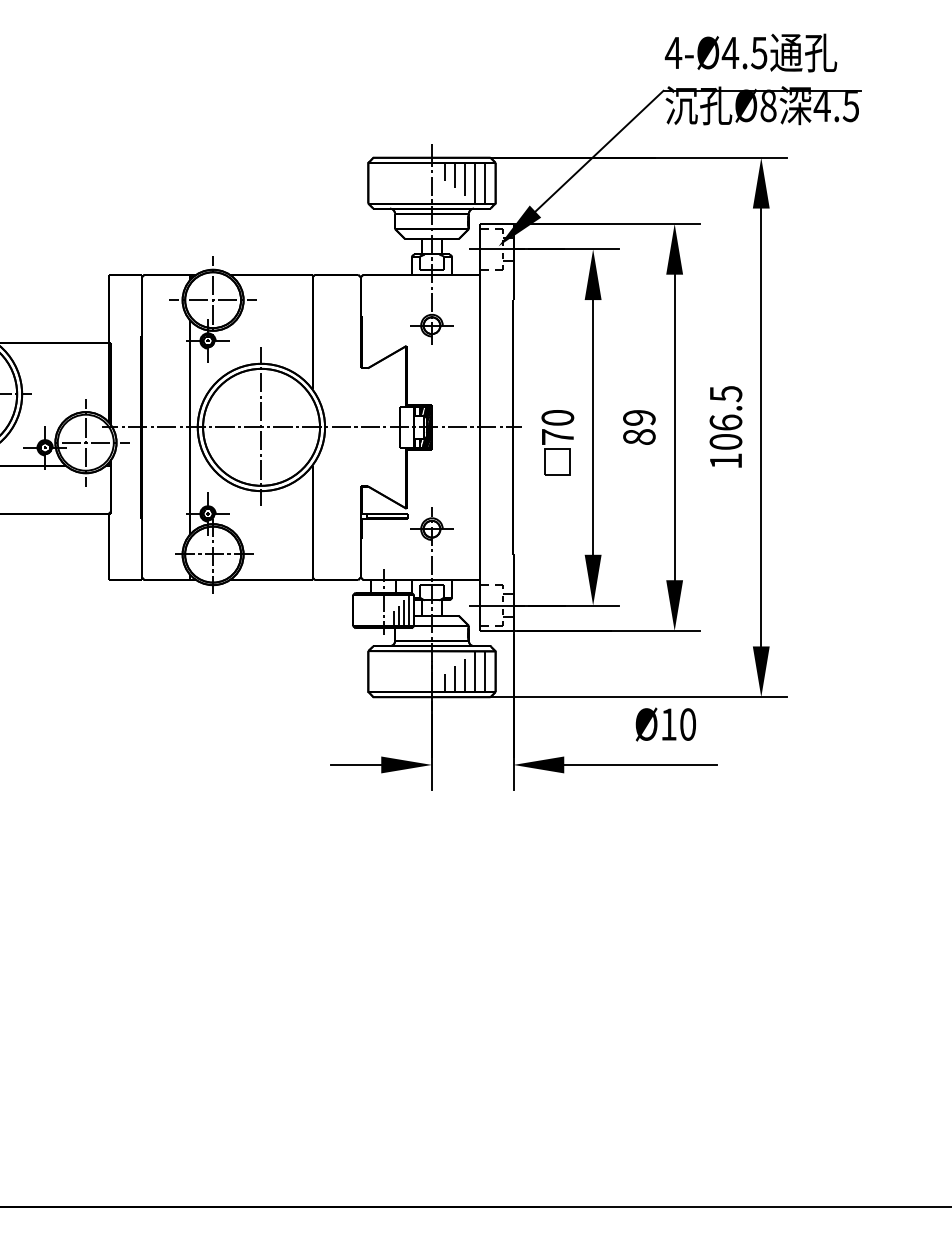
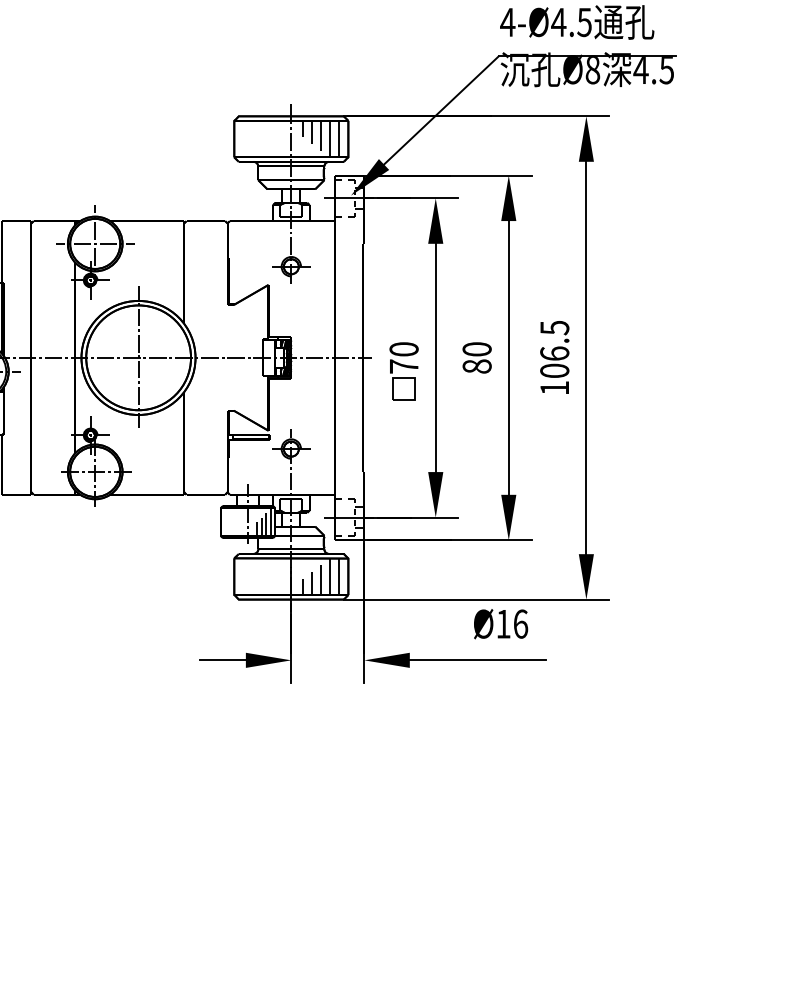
text: (639, 417) -> (477, 349), 89 -> 80
text: (688, 724) -> (521, 624), Ø10 -> Ø16

